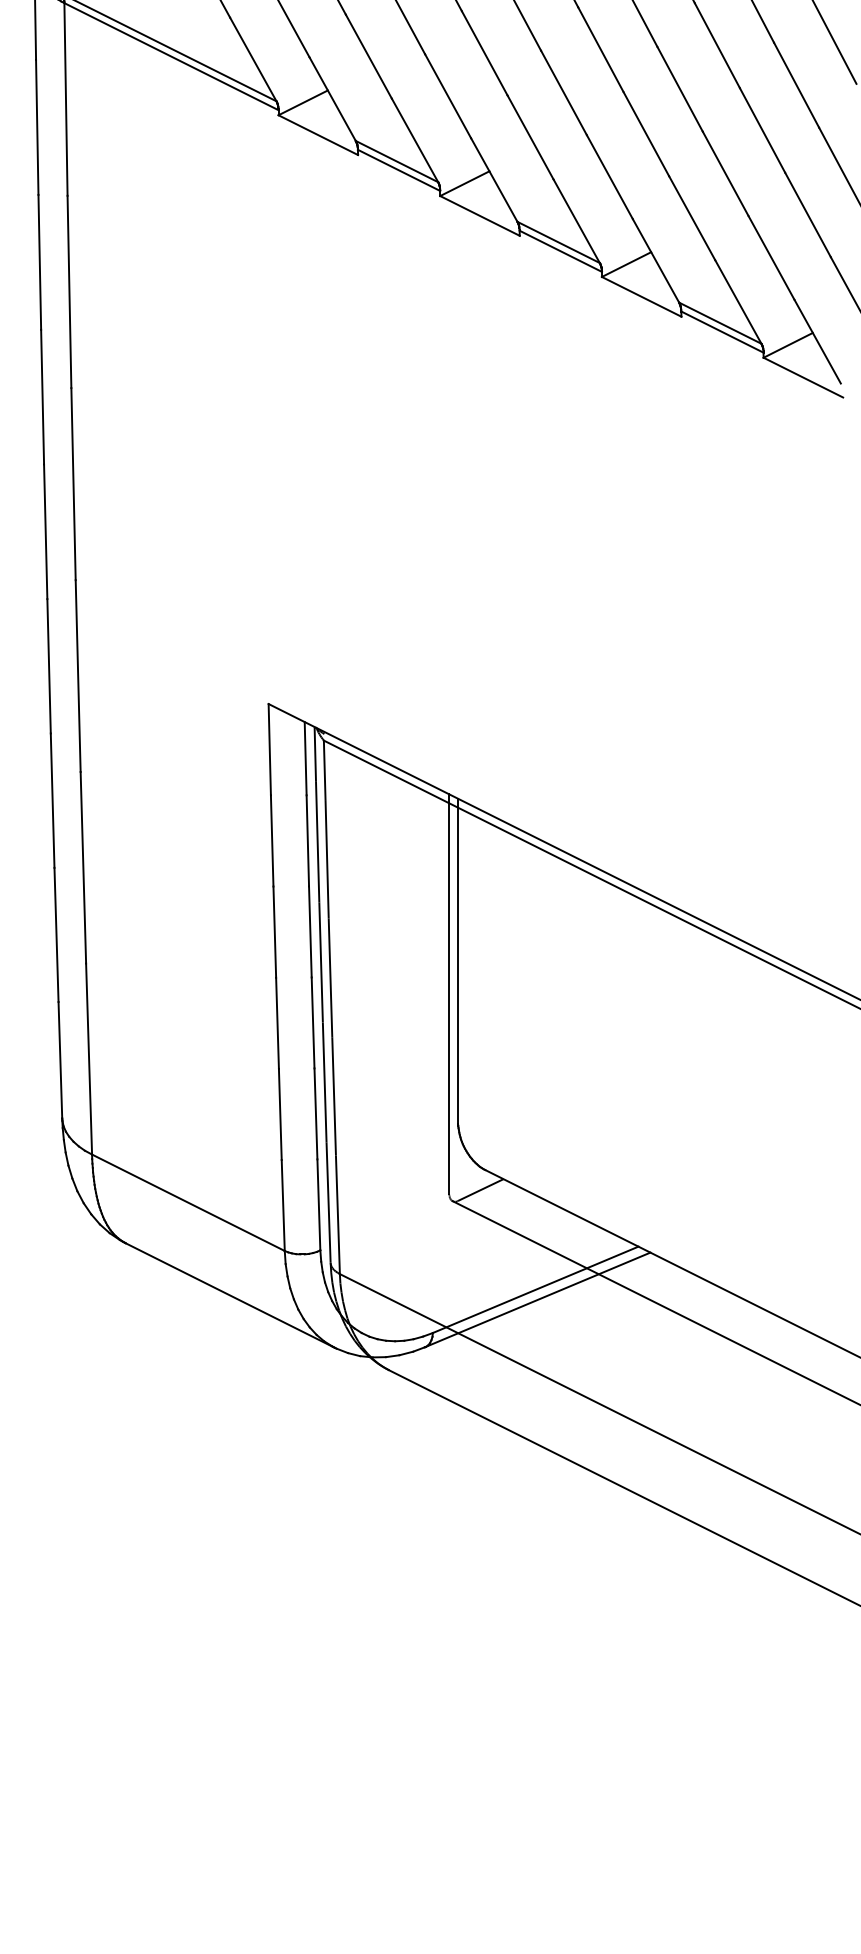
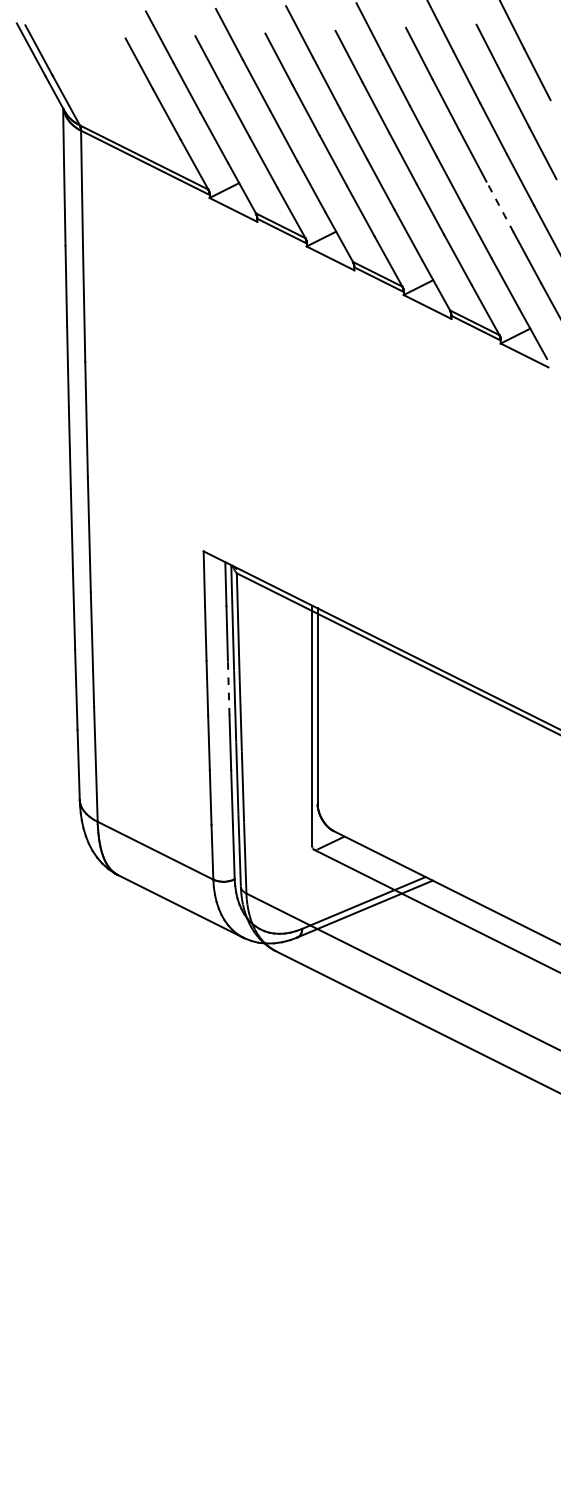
line: (763, 131) -> (500, 207), solid -> dashed
line: (310, 930) -> (228, 687), solid -> dashed

